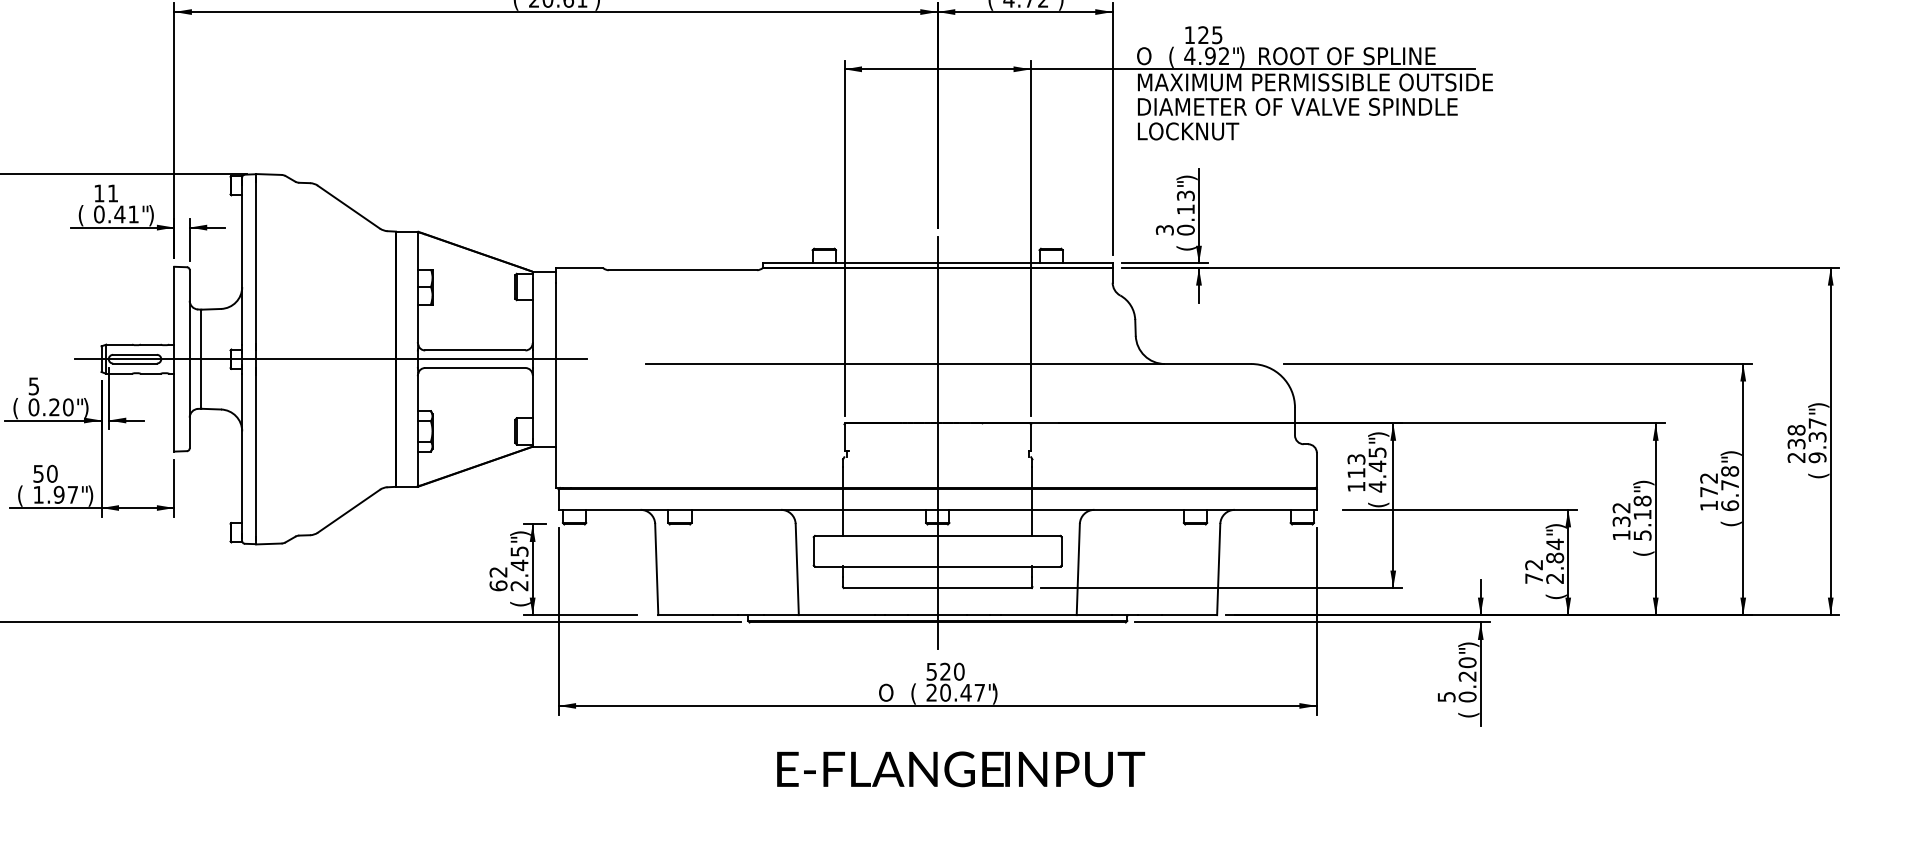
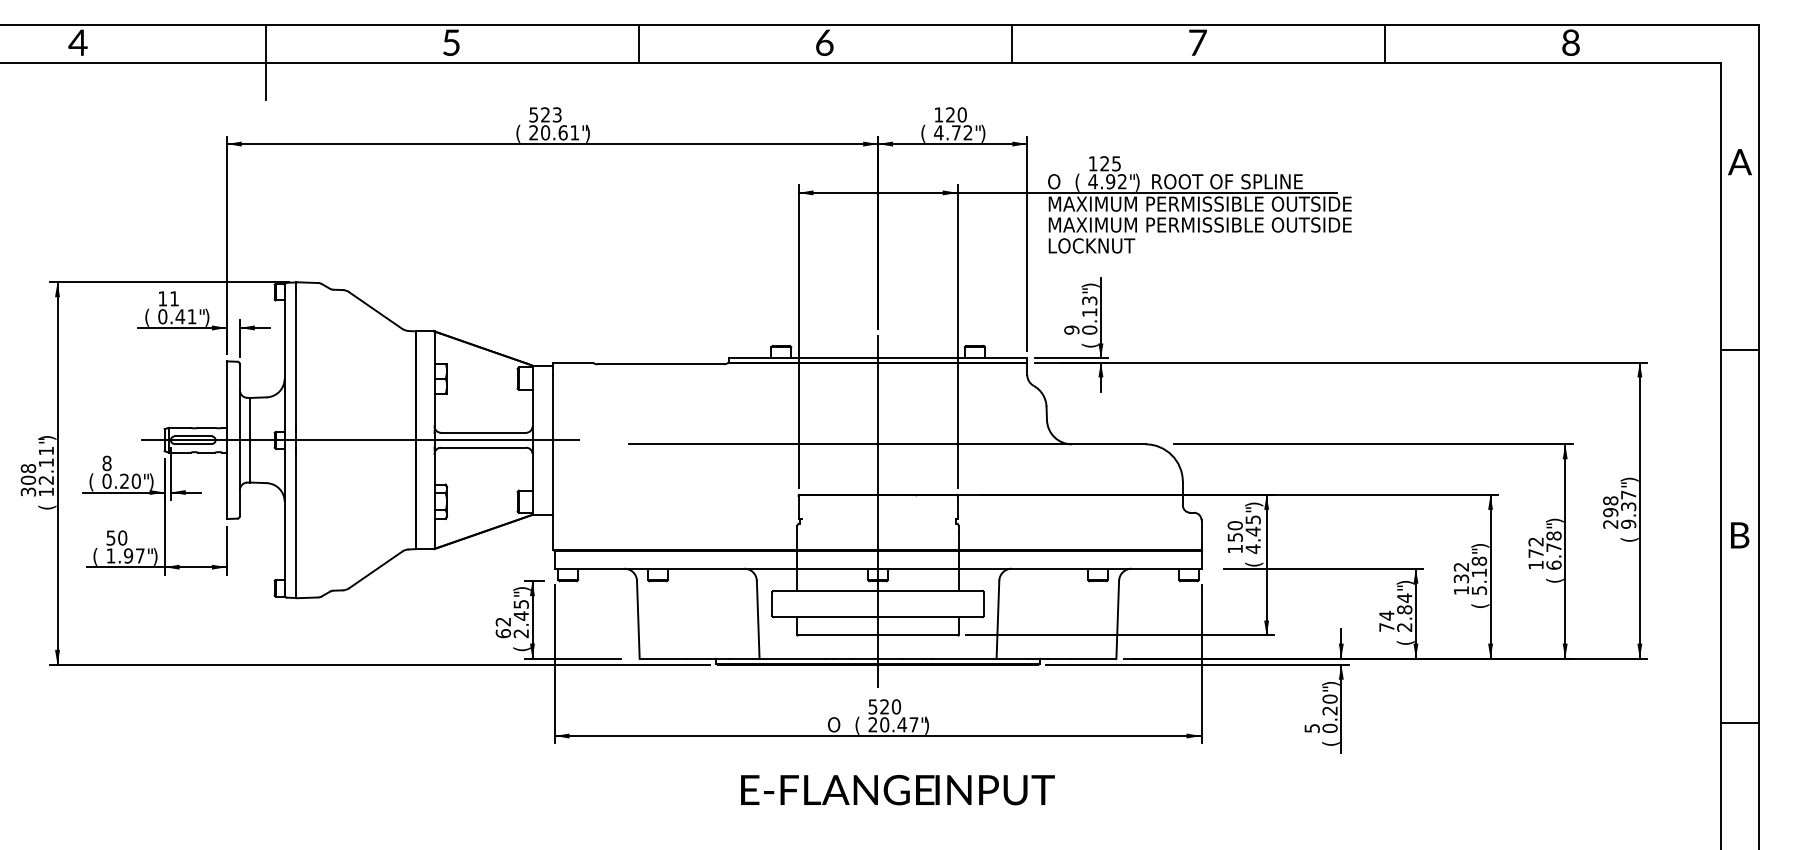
text: (1315, 106) -> (1200, 224), DIAMETER OF VALVE SPINDLE -> MAXIMUM PERMISSIBLE OUTSIDE
text: (1164, 229) -> (1071, 329), 3 -> 9
text: (33, 386) -> (106, 463), 5 -> 8
text: (1796, 443) -> (1610, 512), 238 -> 298
text: (1355, 466) -> (1234, 531), 113 -> 150
text: (1533, 564) -> (1386, 615), 72 -> 74

